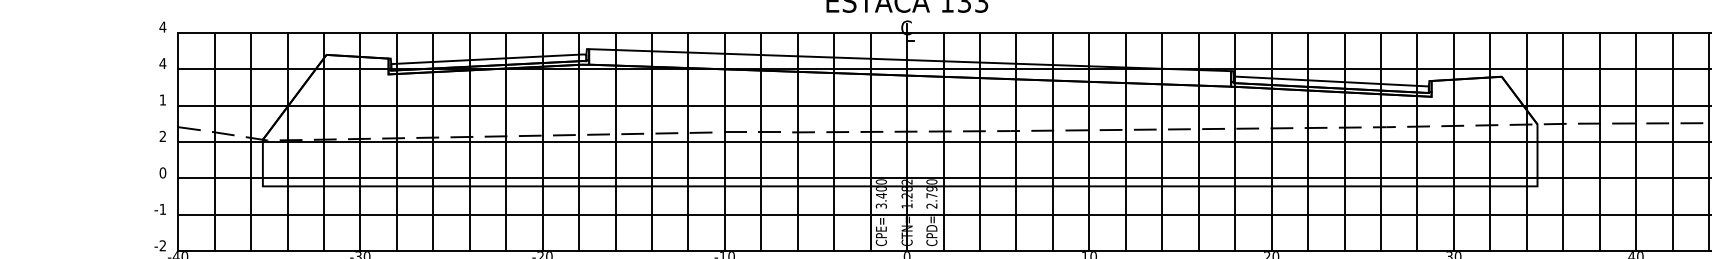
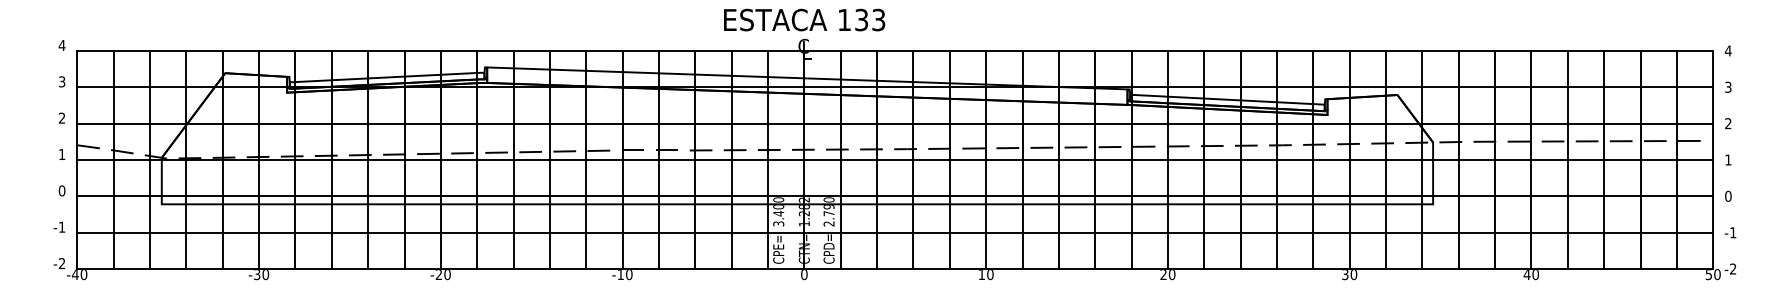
text: (162, 63) -> (61, 81), 4 -> 3
text: (162, 99) -> (61, 117), 1 -> 2
text: (162, 136) -> (61, 154), 2 -> 1

